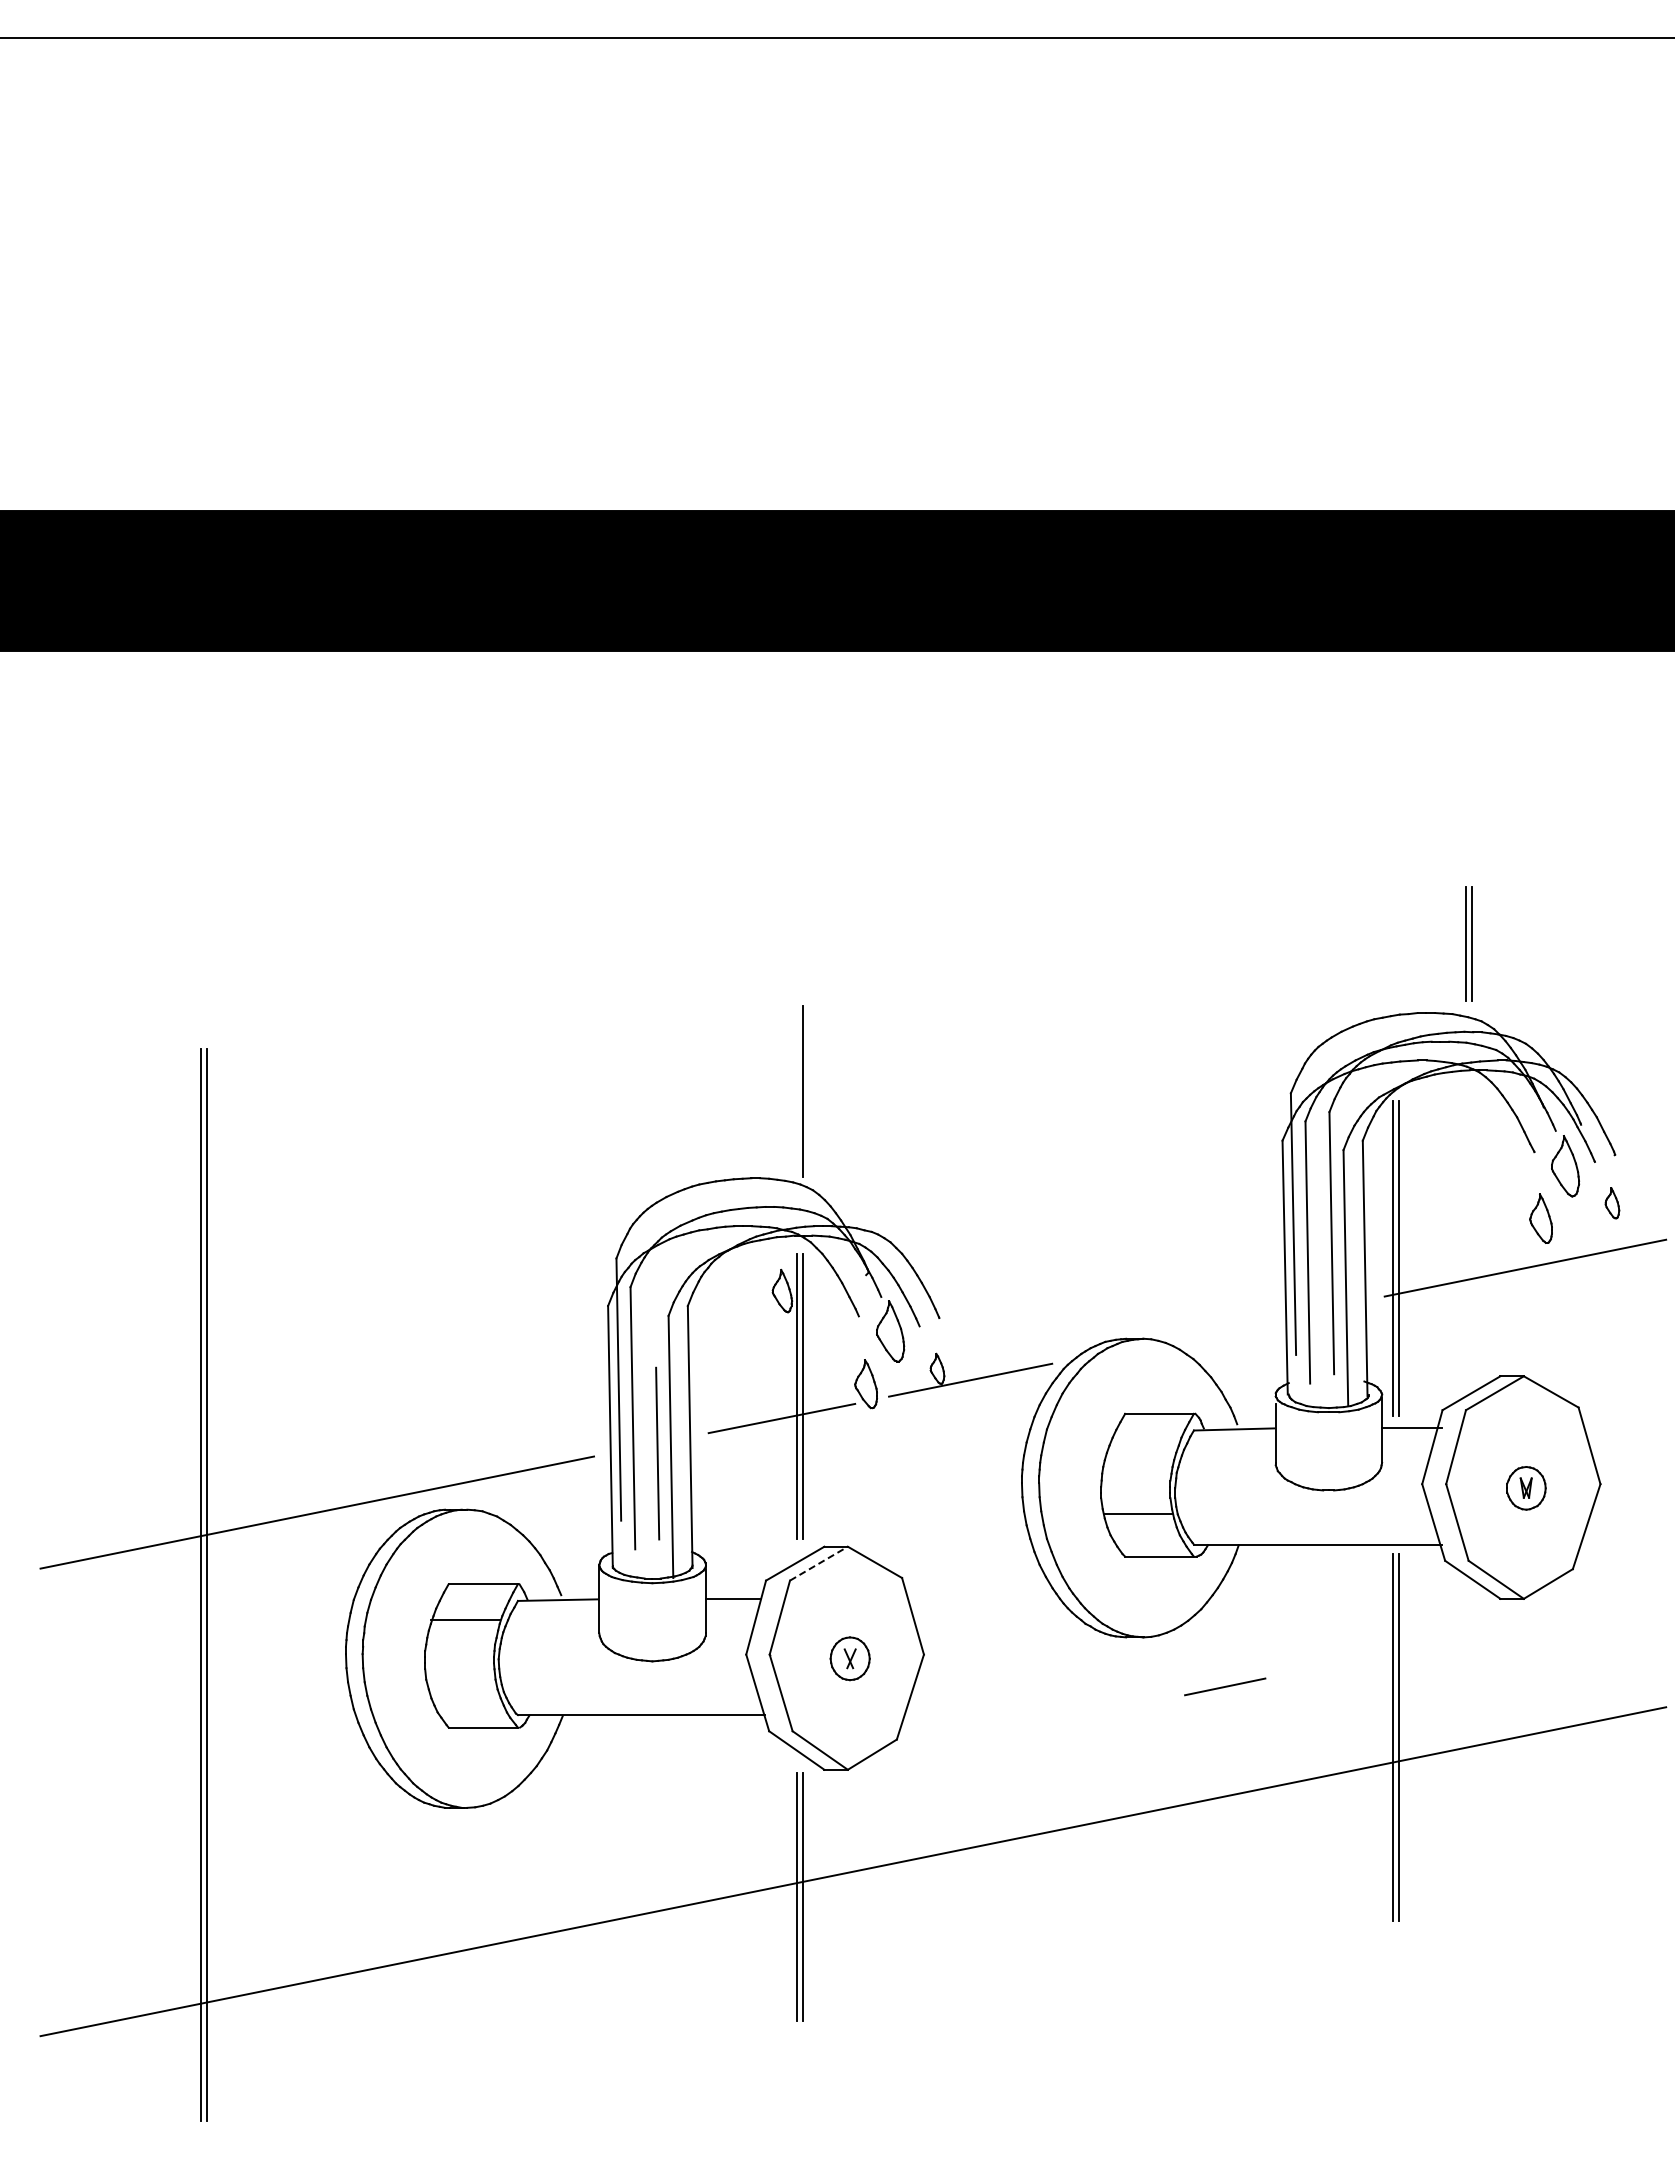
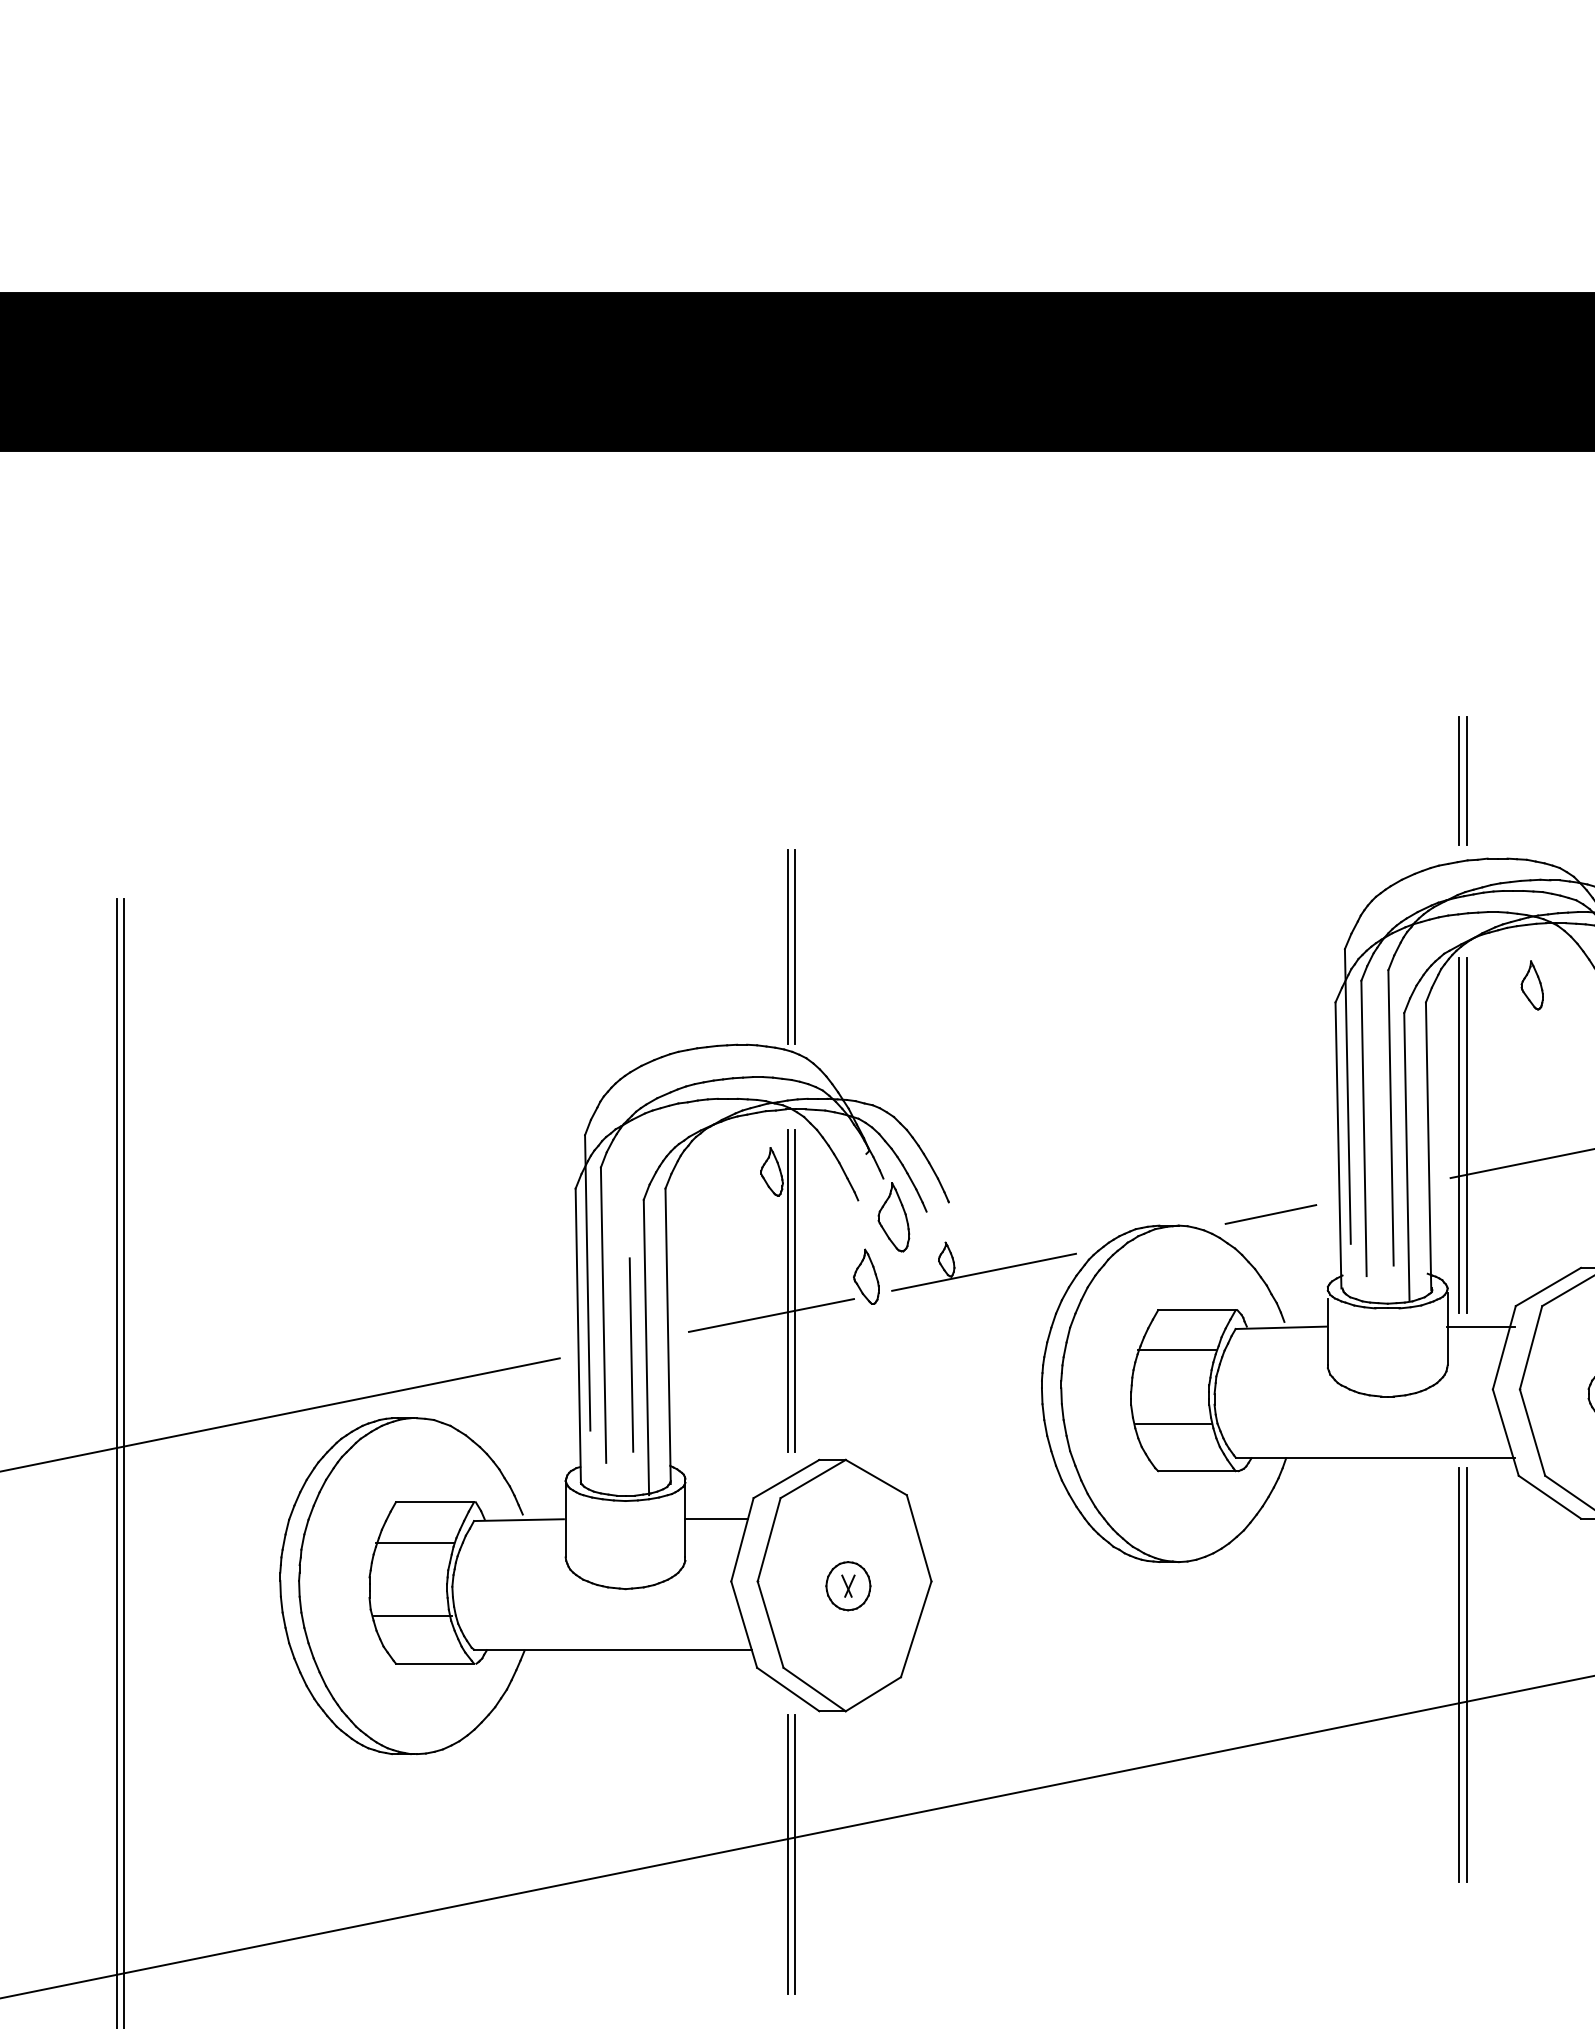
part: (1468, 943) -> (1462, 780), moved
line: (796, 1091) -> (787, 947), added
part: (1456, 1125) -> (1531, 985), added
line: (1141, 1449) -> (1176, 1350), added
line: (818, 1563) -> (812, 1478), dashed -> solid
line: (463, 1684) -> (412, 1615), added
line: (1225, 1686) -> (1271, 1214), moved

